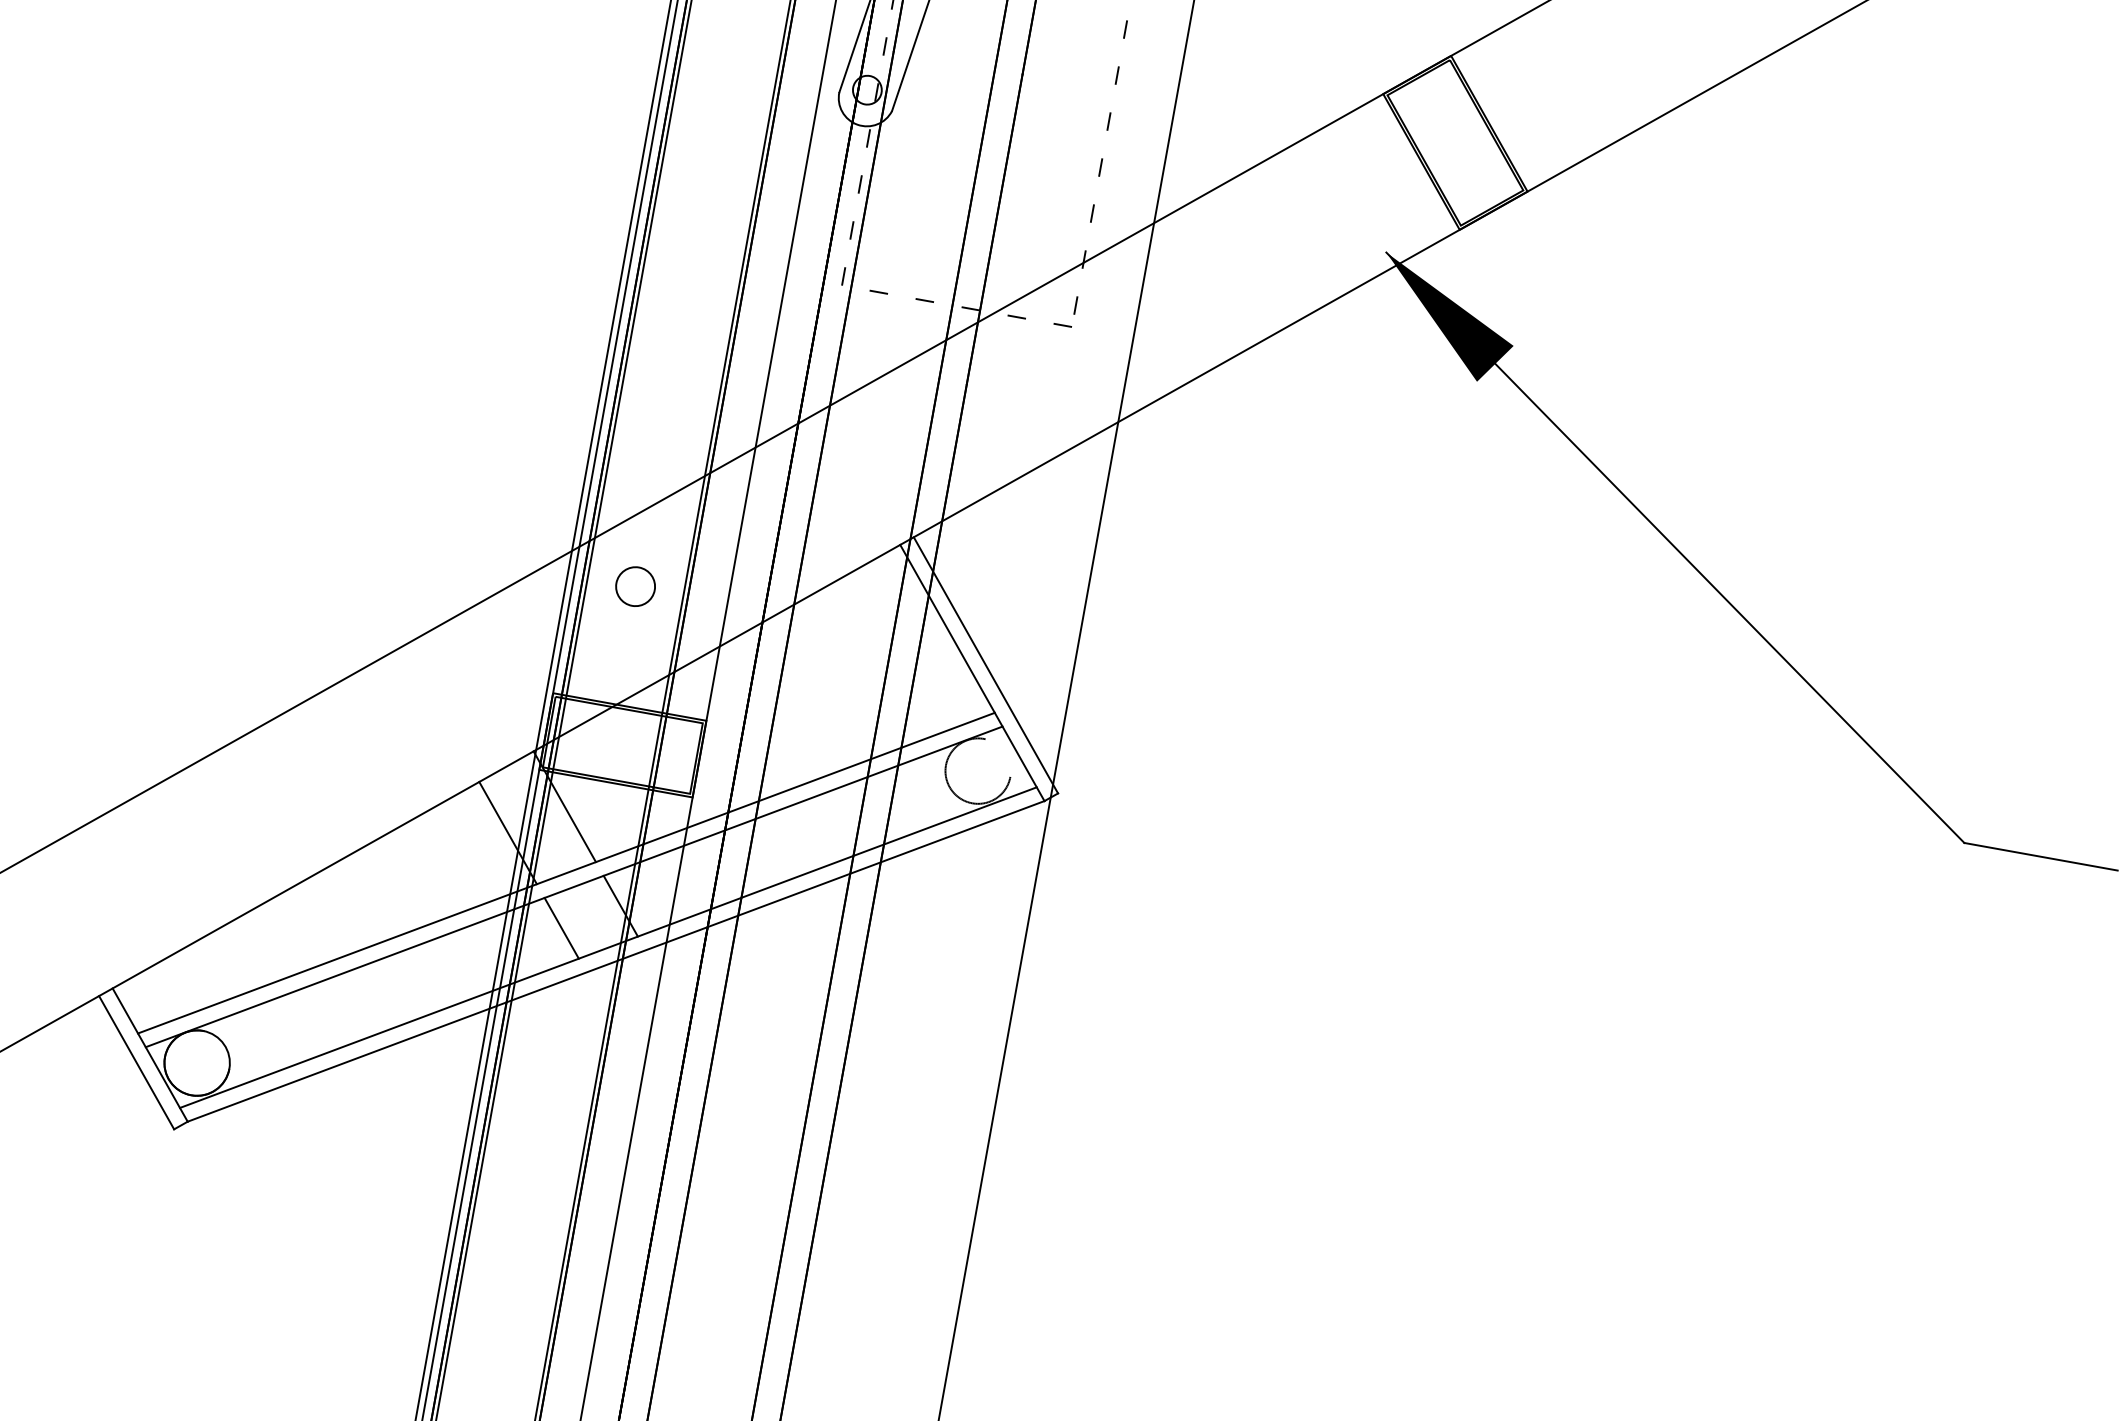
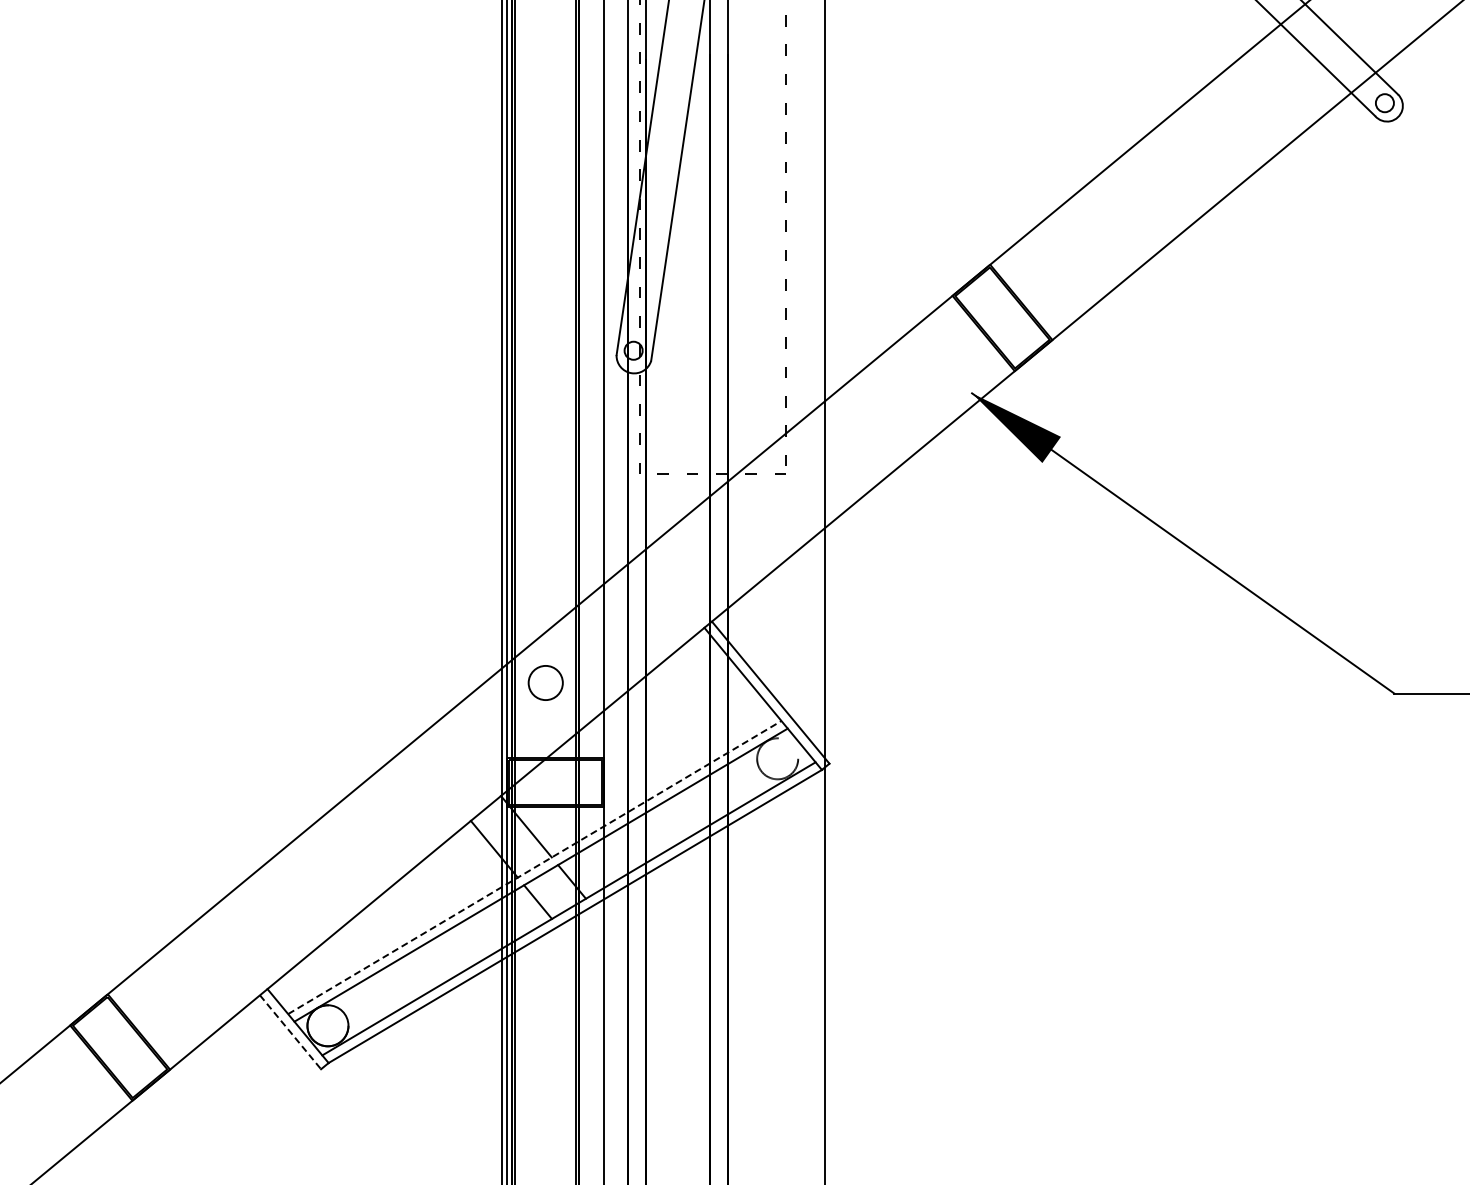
circle: (635, 585) -> (545, 682), size x1.4
line: (565, 873) -> (534, 867), solid -> dashed
line: (136, 1063) -> (290, 1032), solid -> dashed

